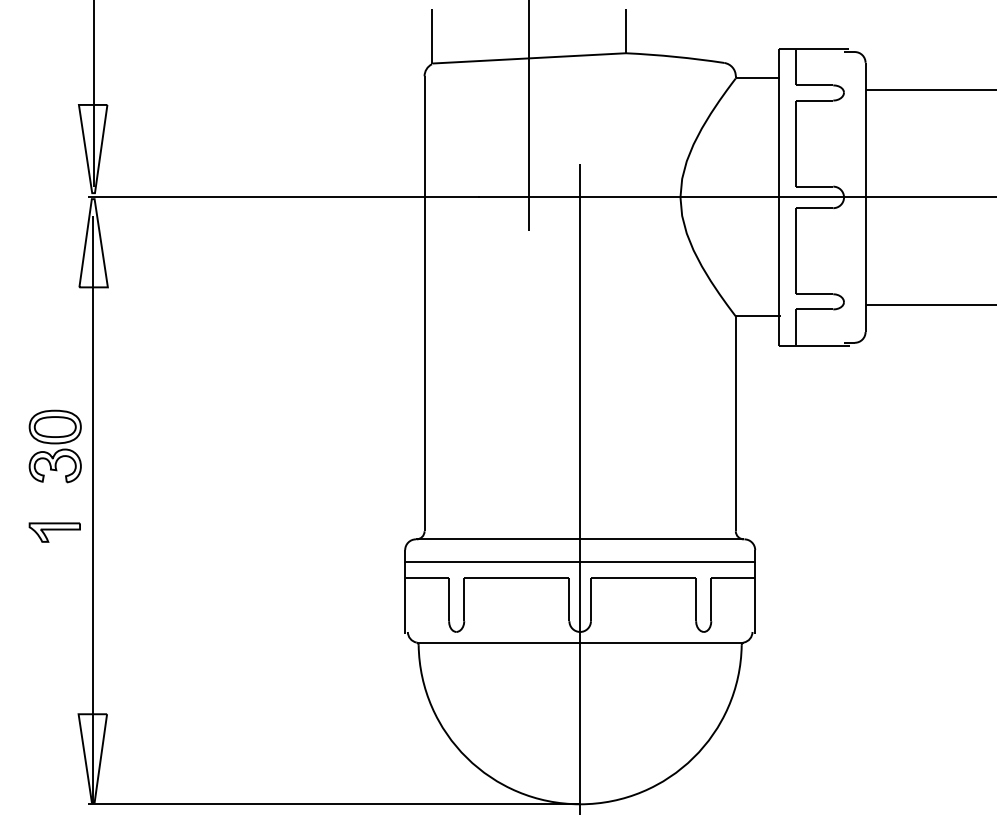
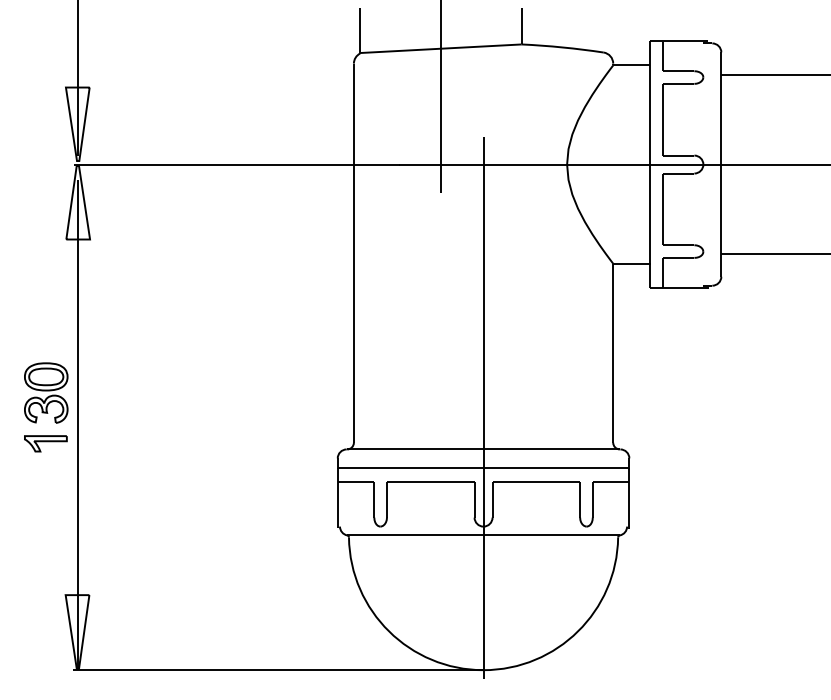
part: (55, 445) -> (46, 392), moved

